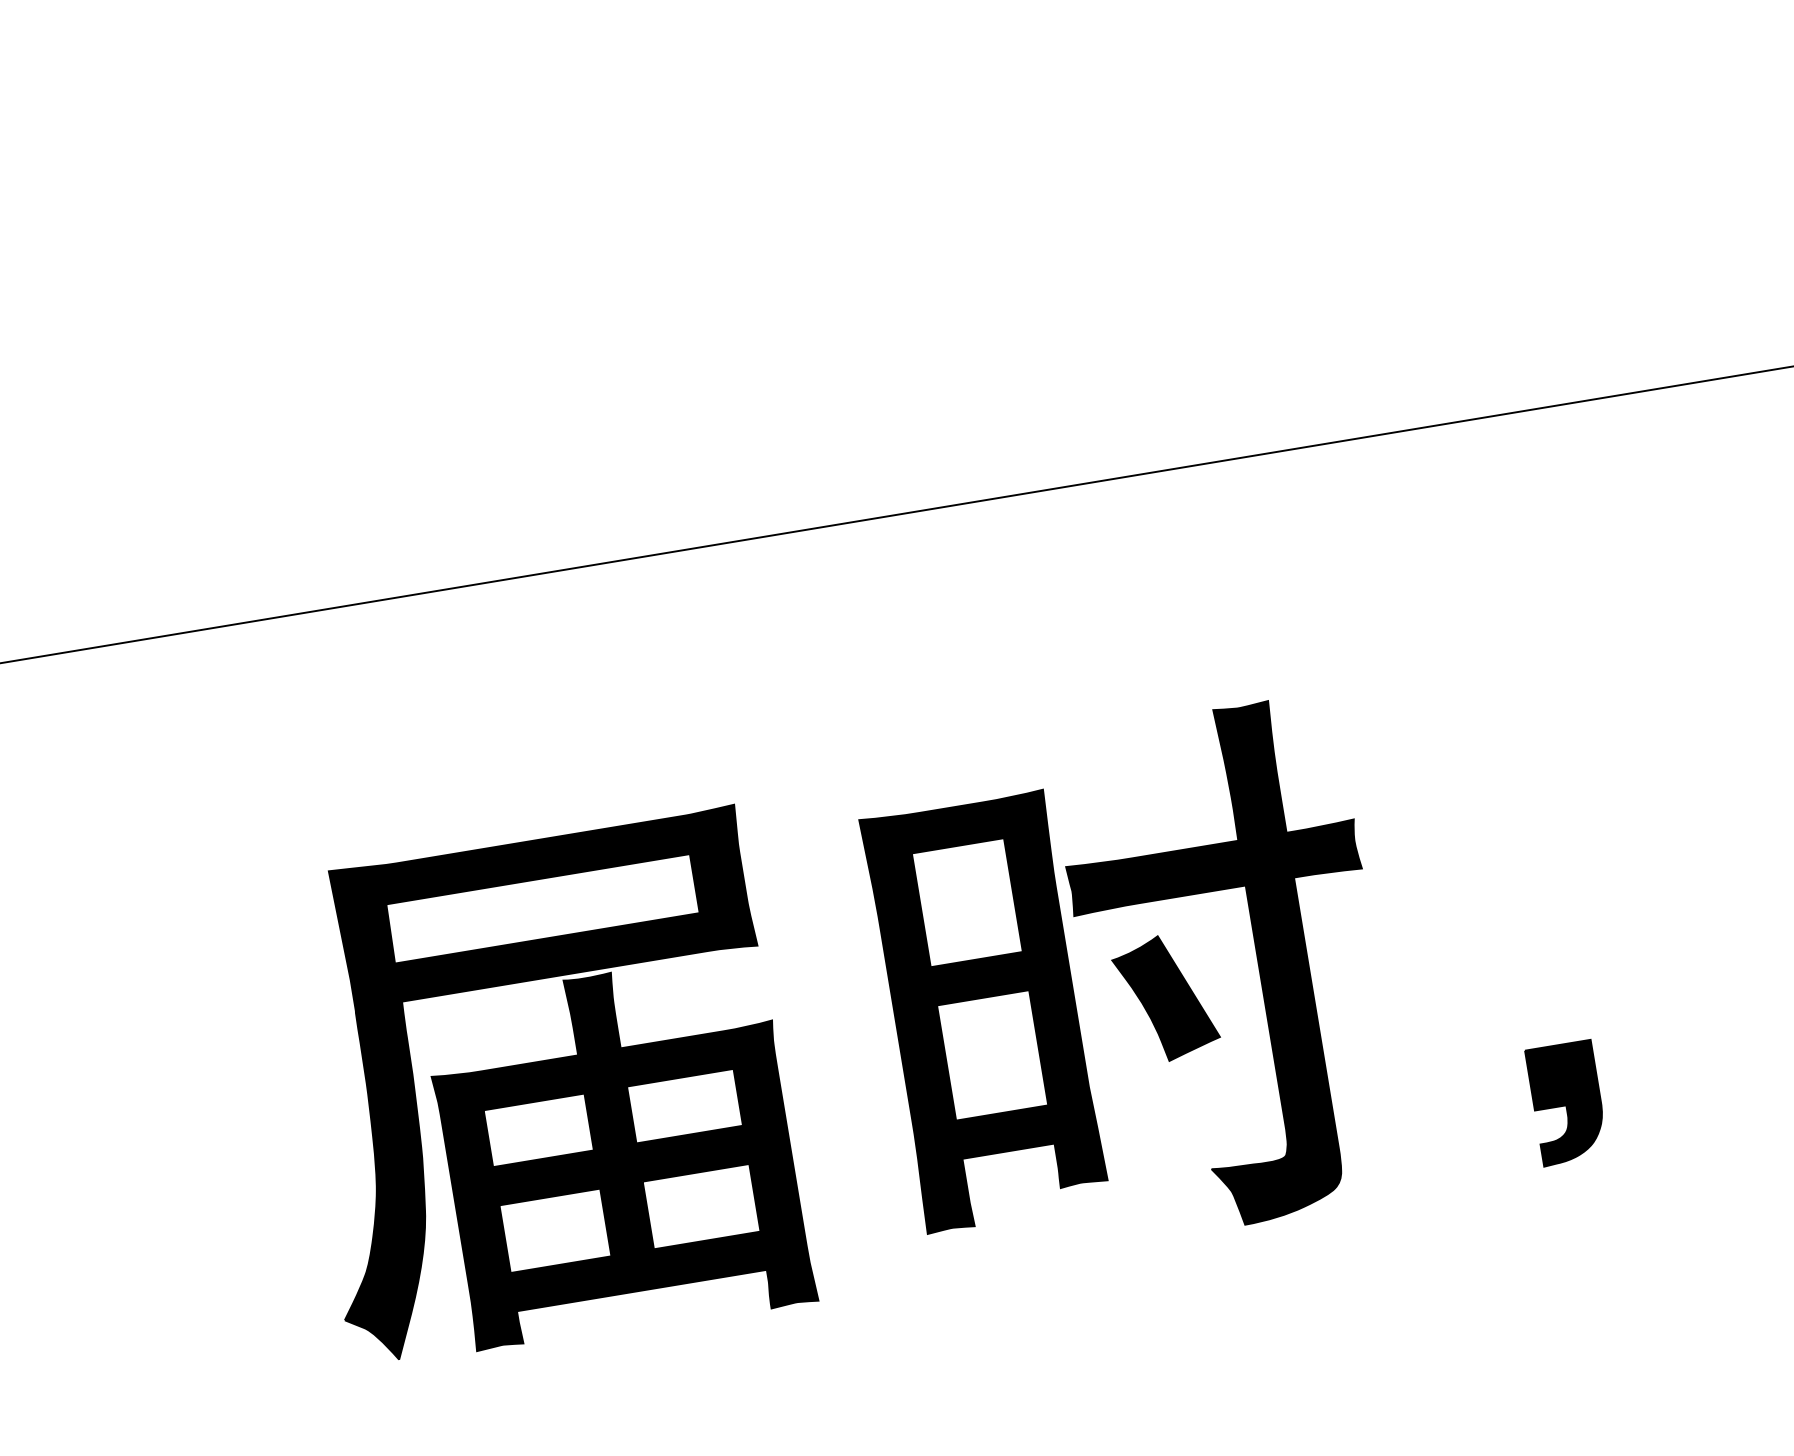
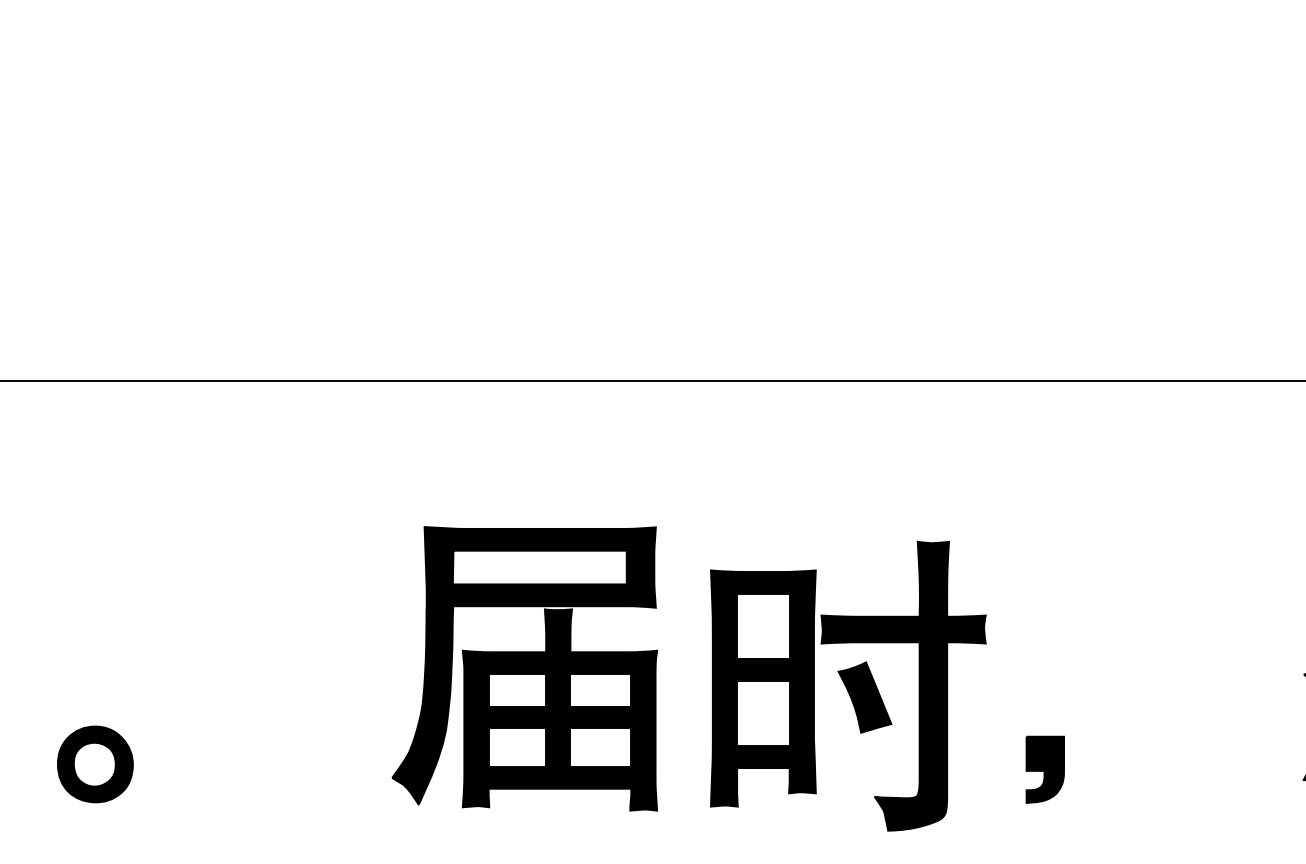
part: (1133, 981) -> (848, 685), moved
part: (544, 1090) -> (524, 668), moved

